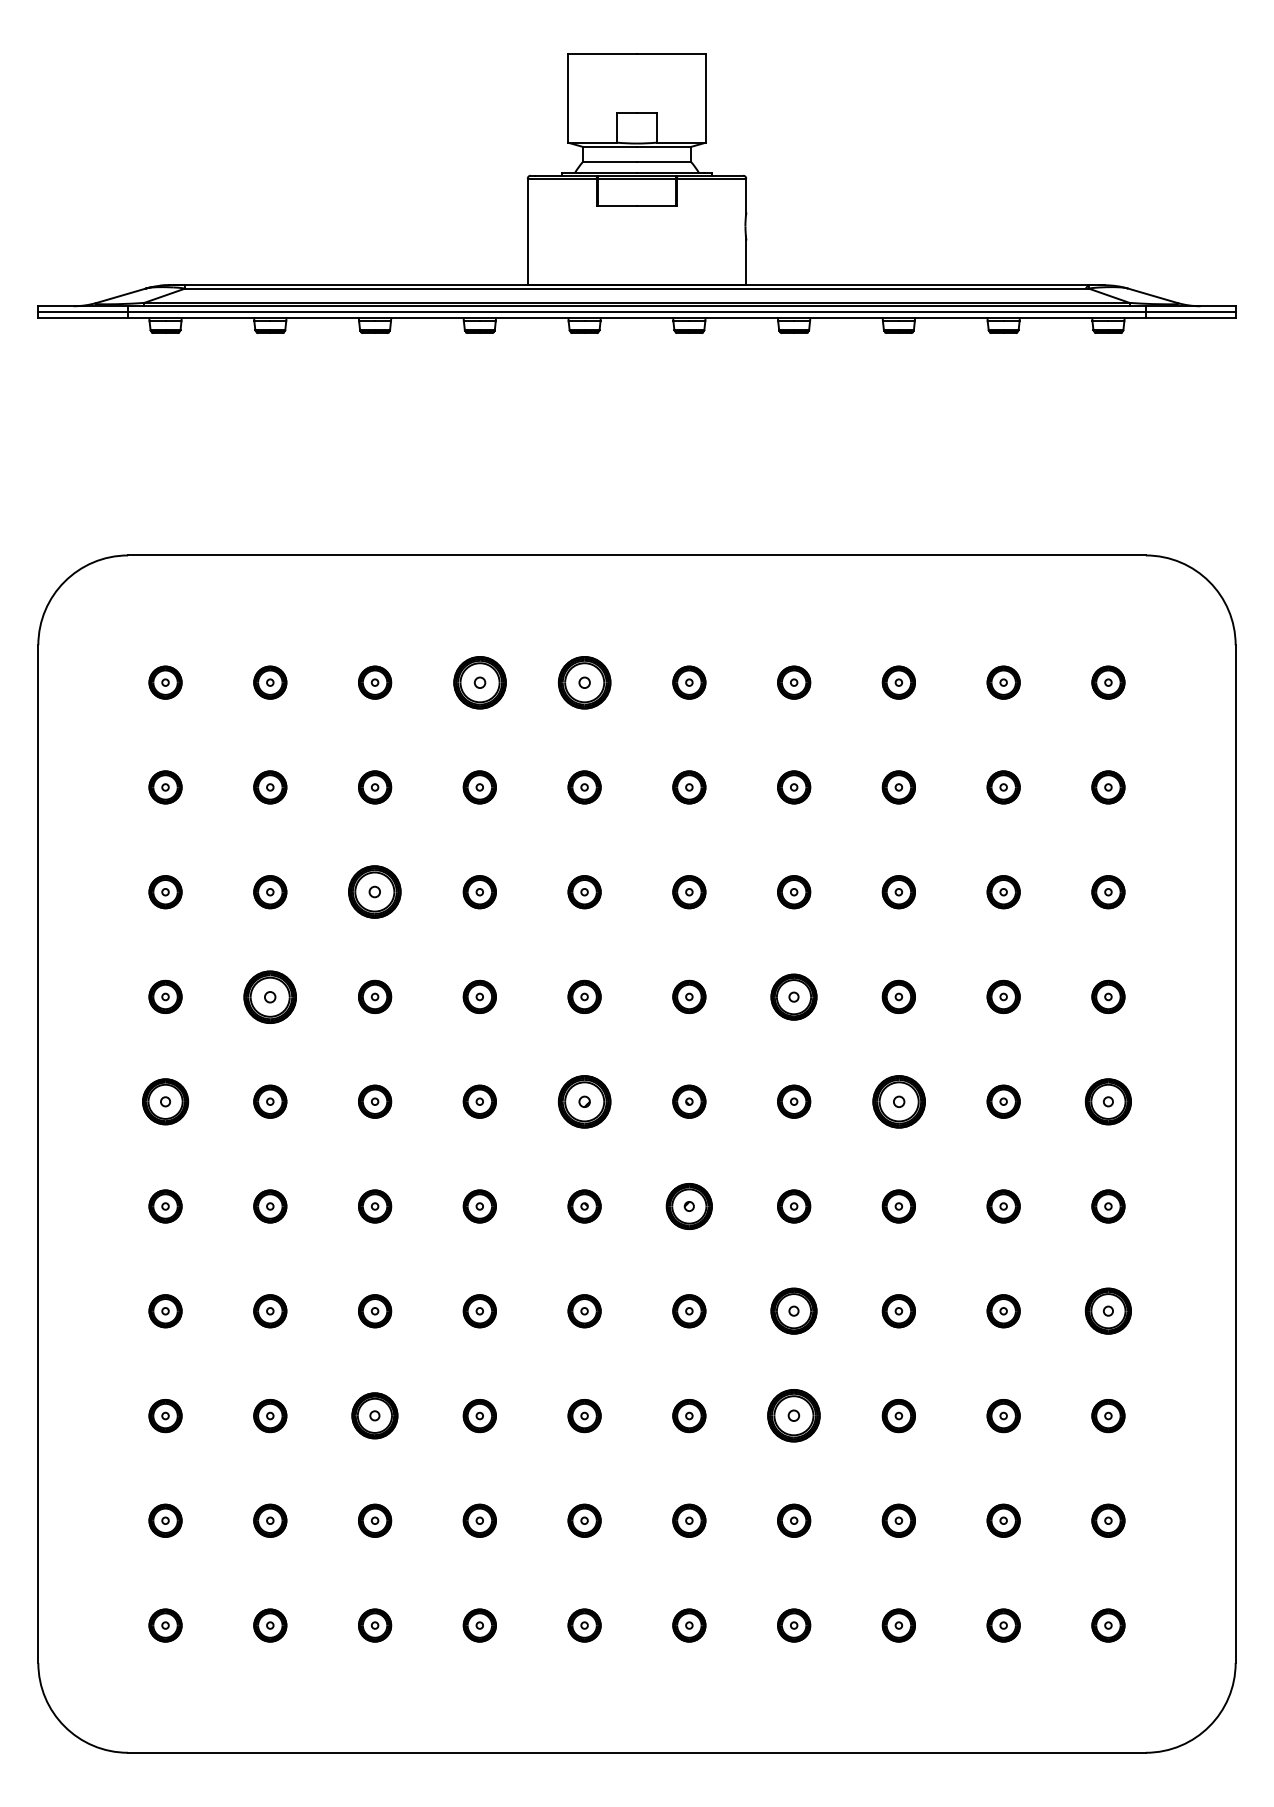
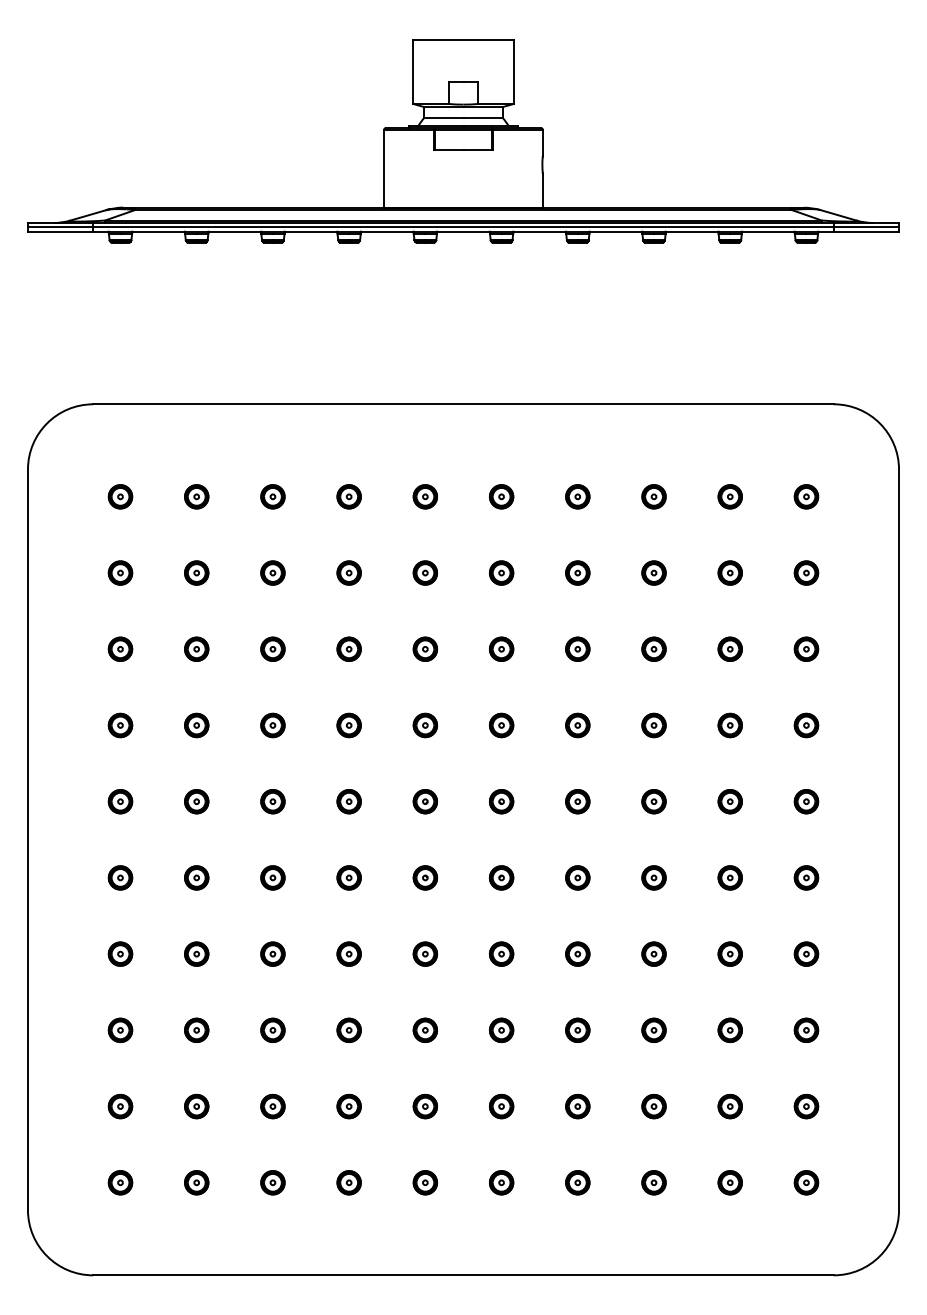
part: (479, 682) -> (348, 496), size x0.62
part: (584, 682) -> (425, 496), size x0.62
part: (375, 892) -> (273, 649), size x0.62
part: (270, 996) -> (196, 725), size x0.62
part: (794, 996) -> (578, 725), size x0.71
part: (165, 1101) -> (120, 801), size x0.71
part: (584, 1101) -> (425, 801), size x0.62
part: (898, 1101) -> (653, 801), size x0.62
part: (1108, 1101) -> (806, 801), size x0.71
part: (689, 1206) -> (501, 877), size x0.71
part: (794, 1311) -> (578, 954), size x0.71
part: (1108, 1311) -> (806, 954), size x0.71
part: (375, 1416) -> (273, 1030), size x0.71
part: (794, 1416) -> (578, 1030), size x0.62

